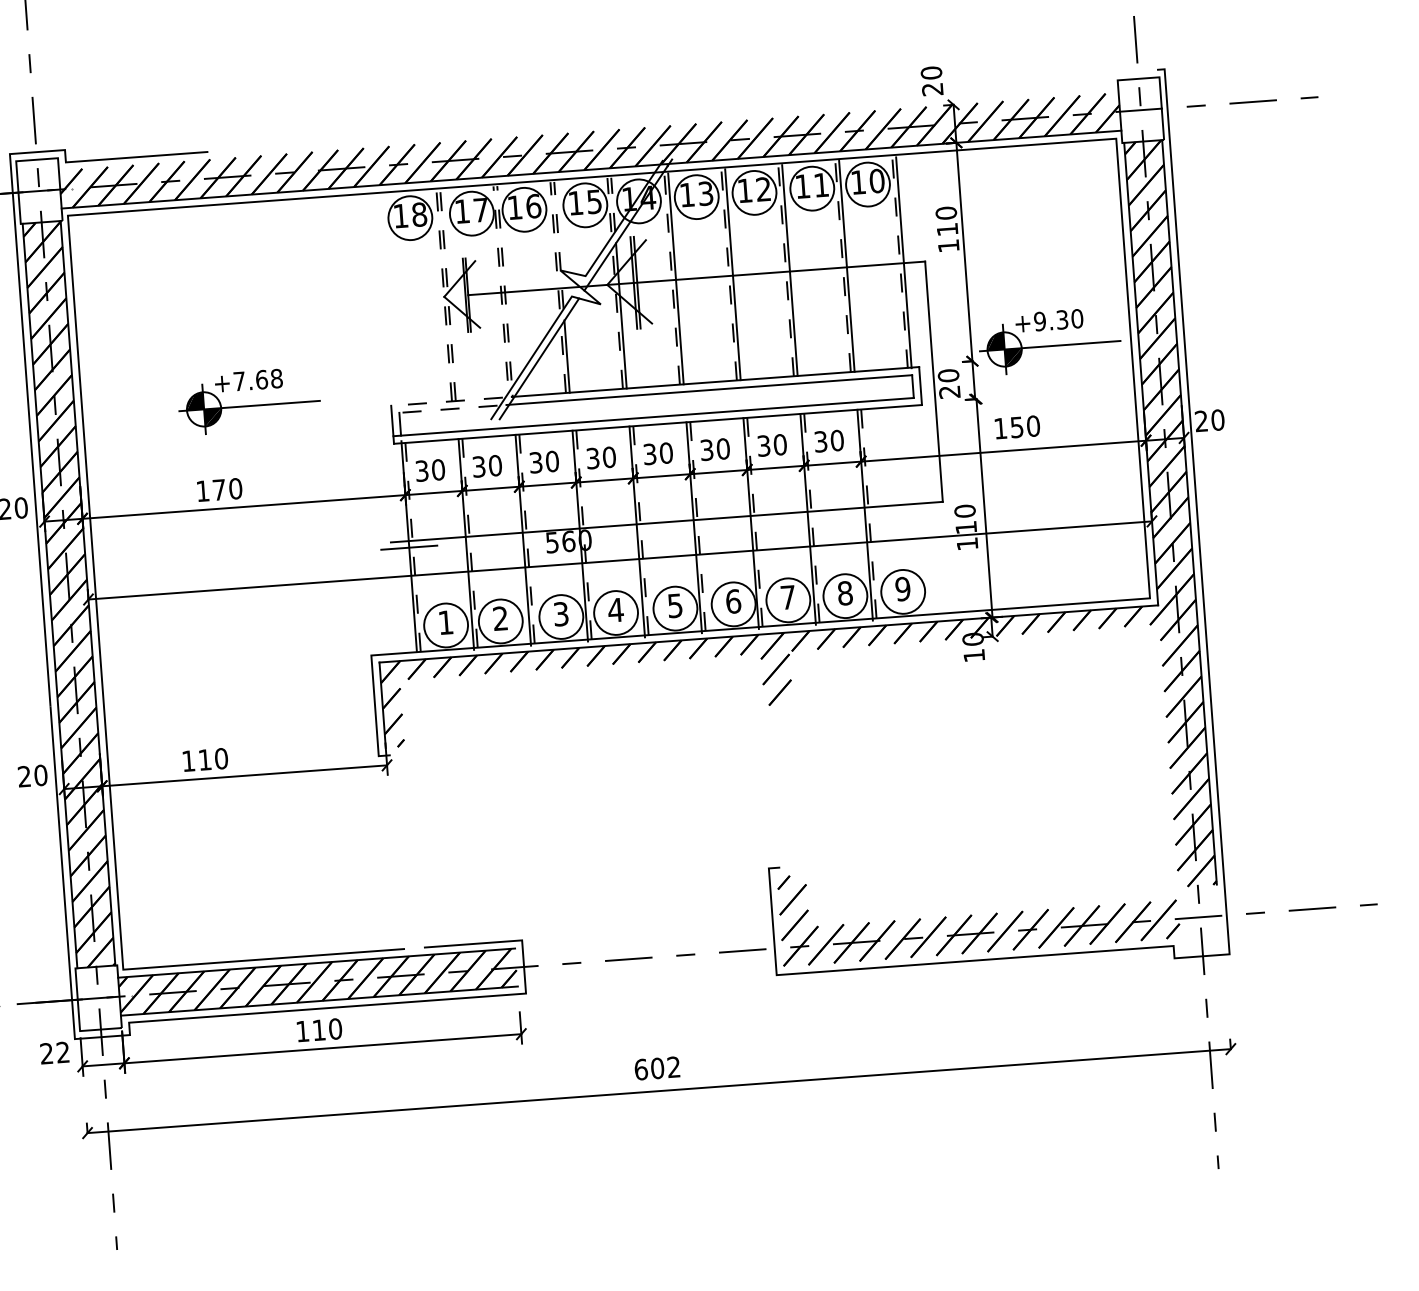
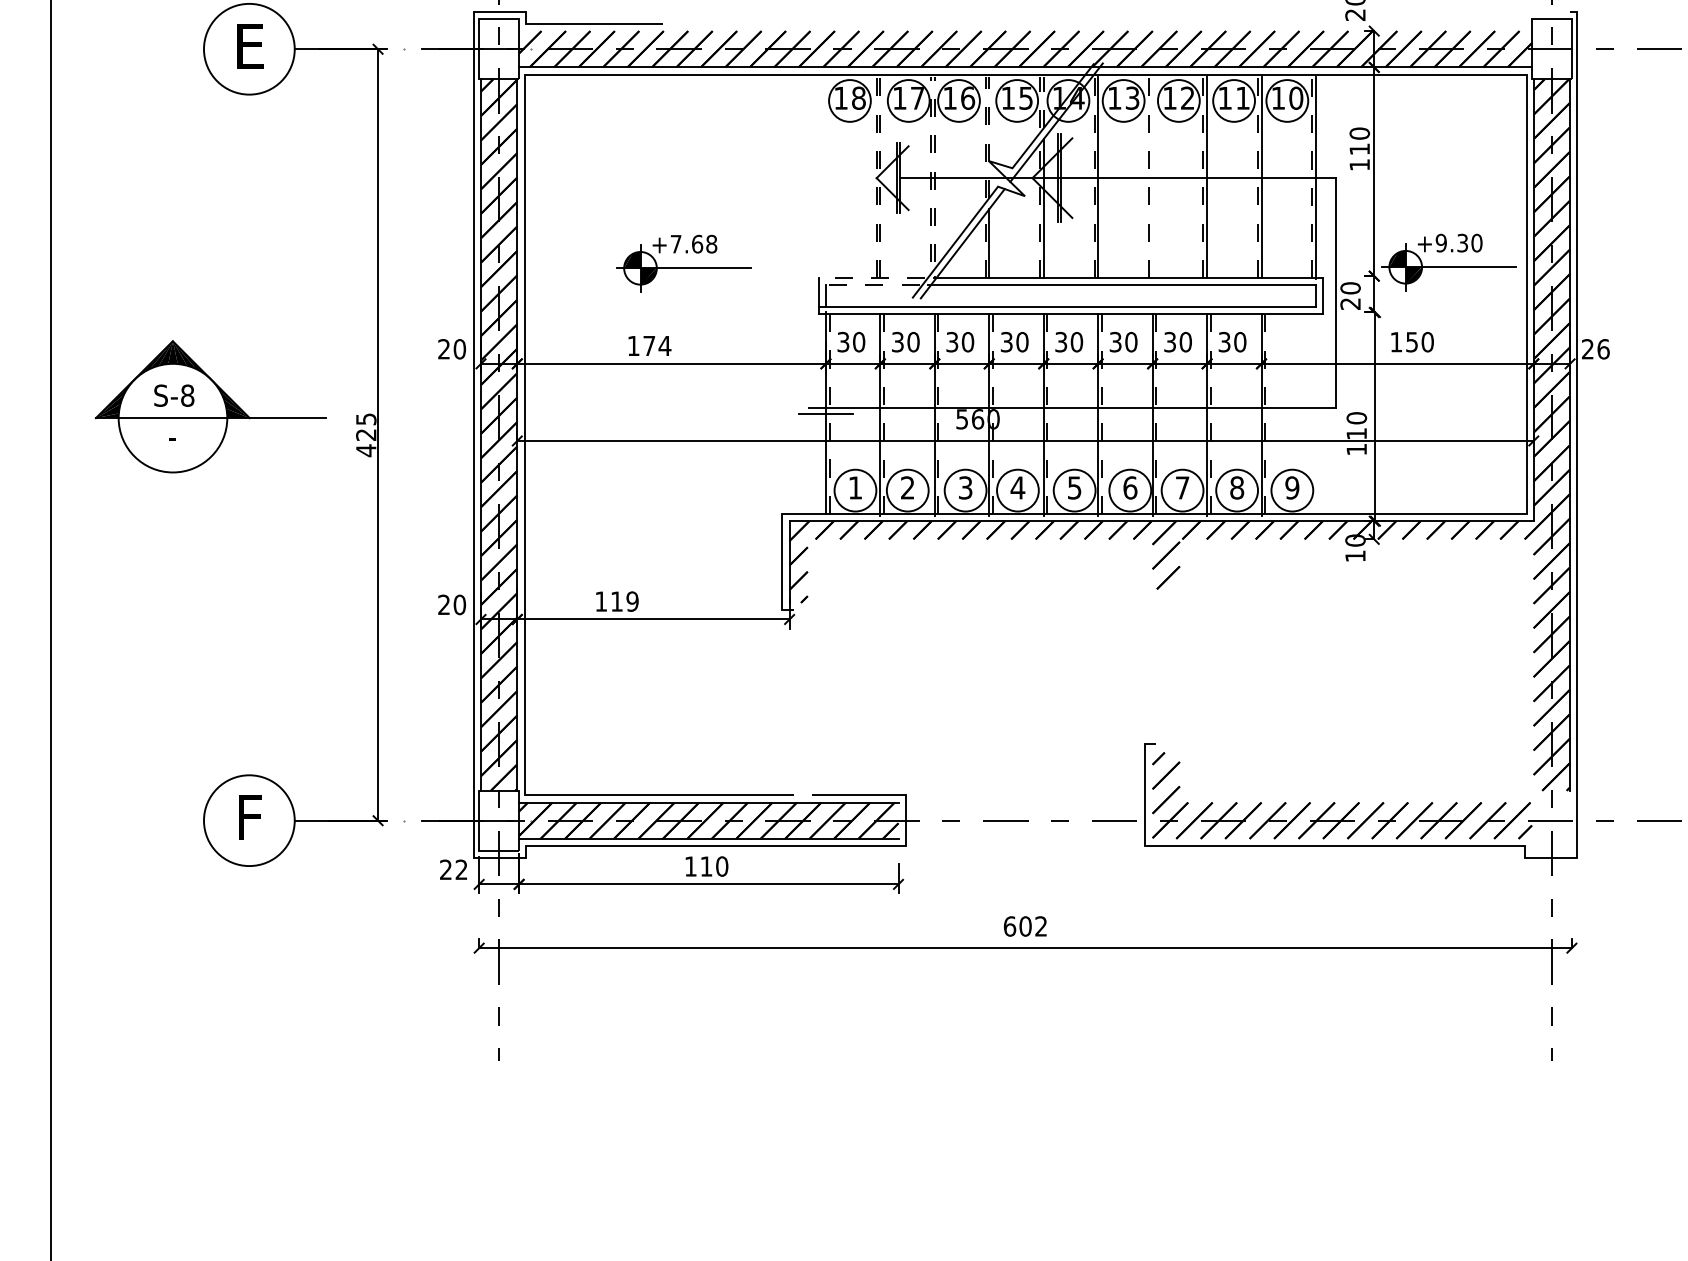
line: (732, 273) -> (1152, 176), removed
text: (1217, 420) -> (1603, 349), 20 -> 26
text: (235, 488) -> (664, 345), 170 -> 174
text: (221, 758) -> (632, 601), 110 -> 119

